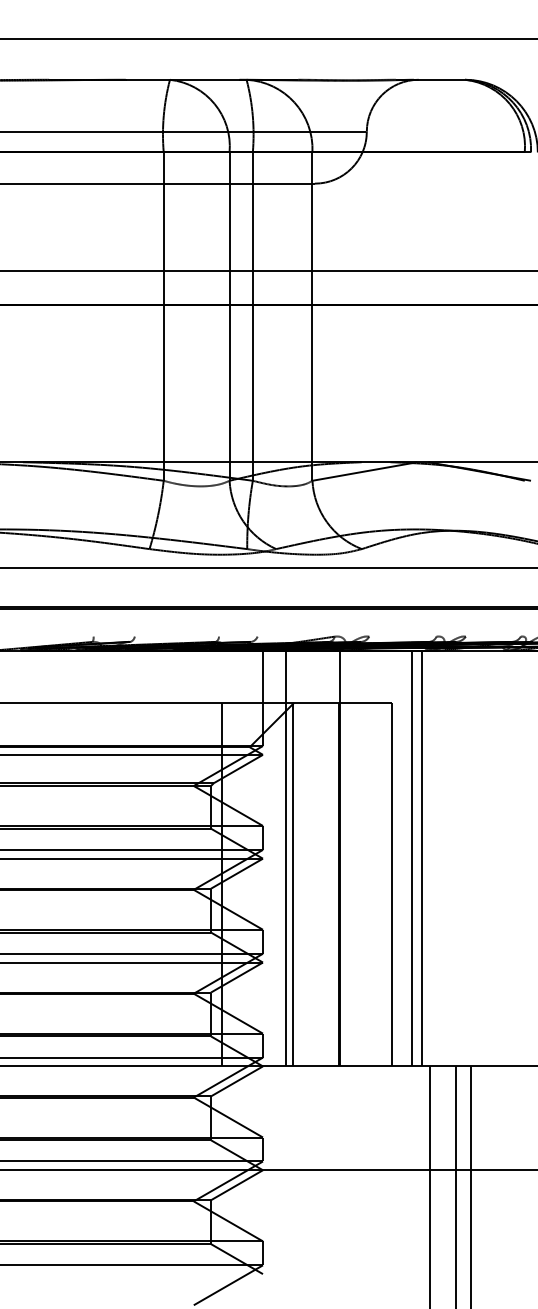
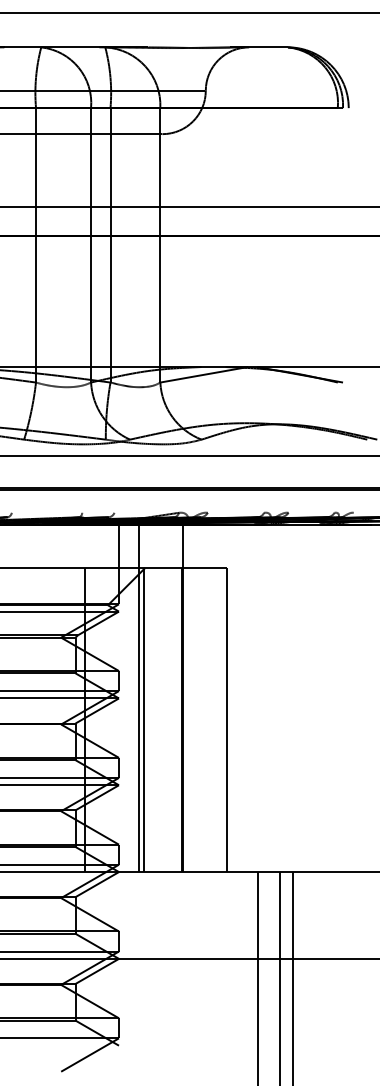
line: (412, 858) -> (243, 698), removed
line: (421, 858) -> (251, 698), removed

